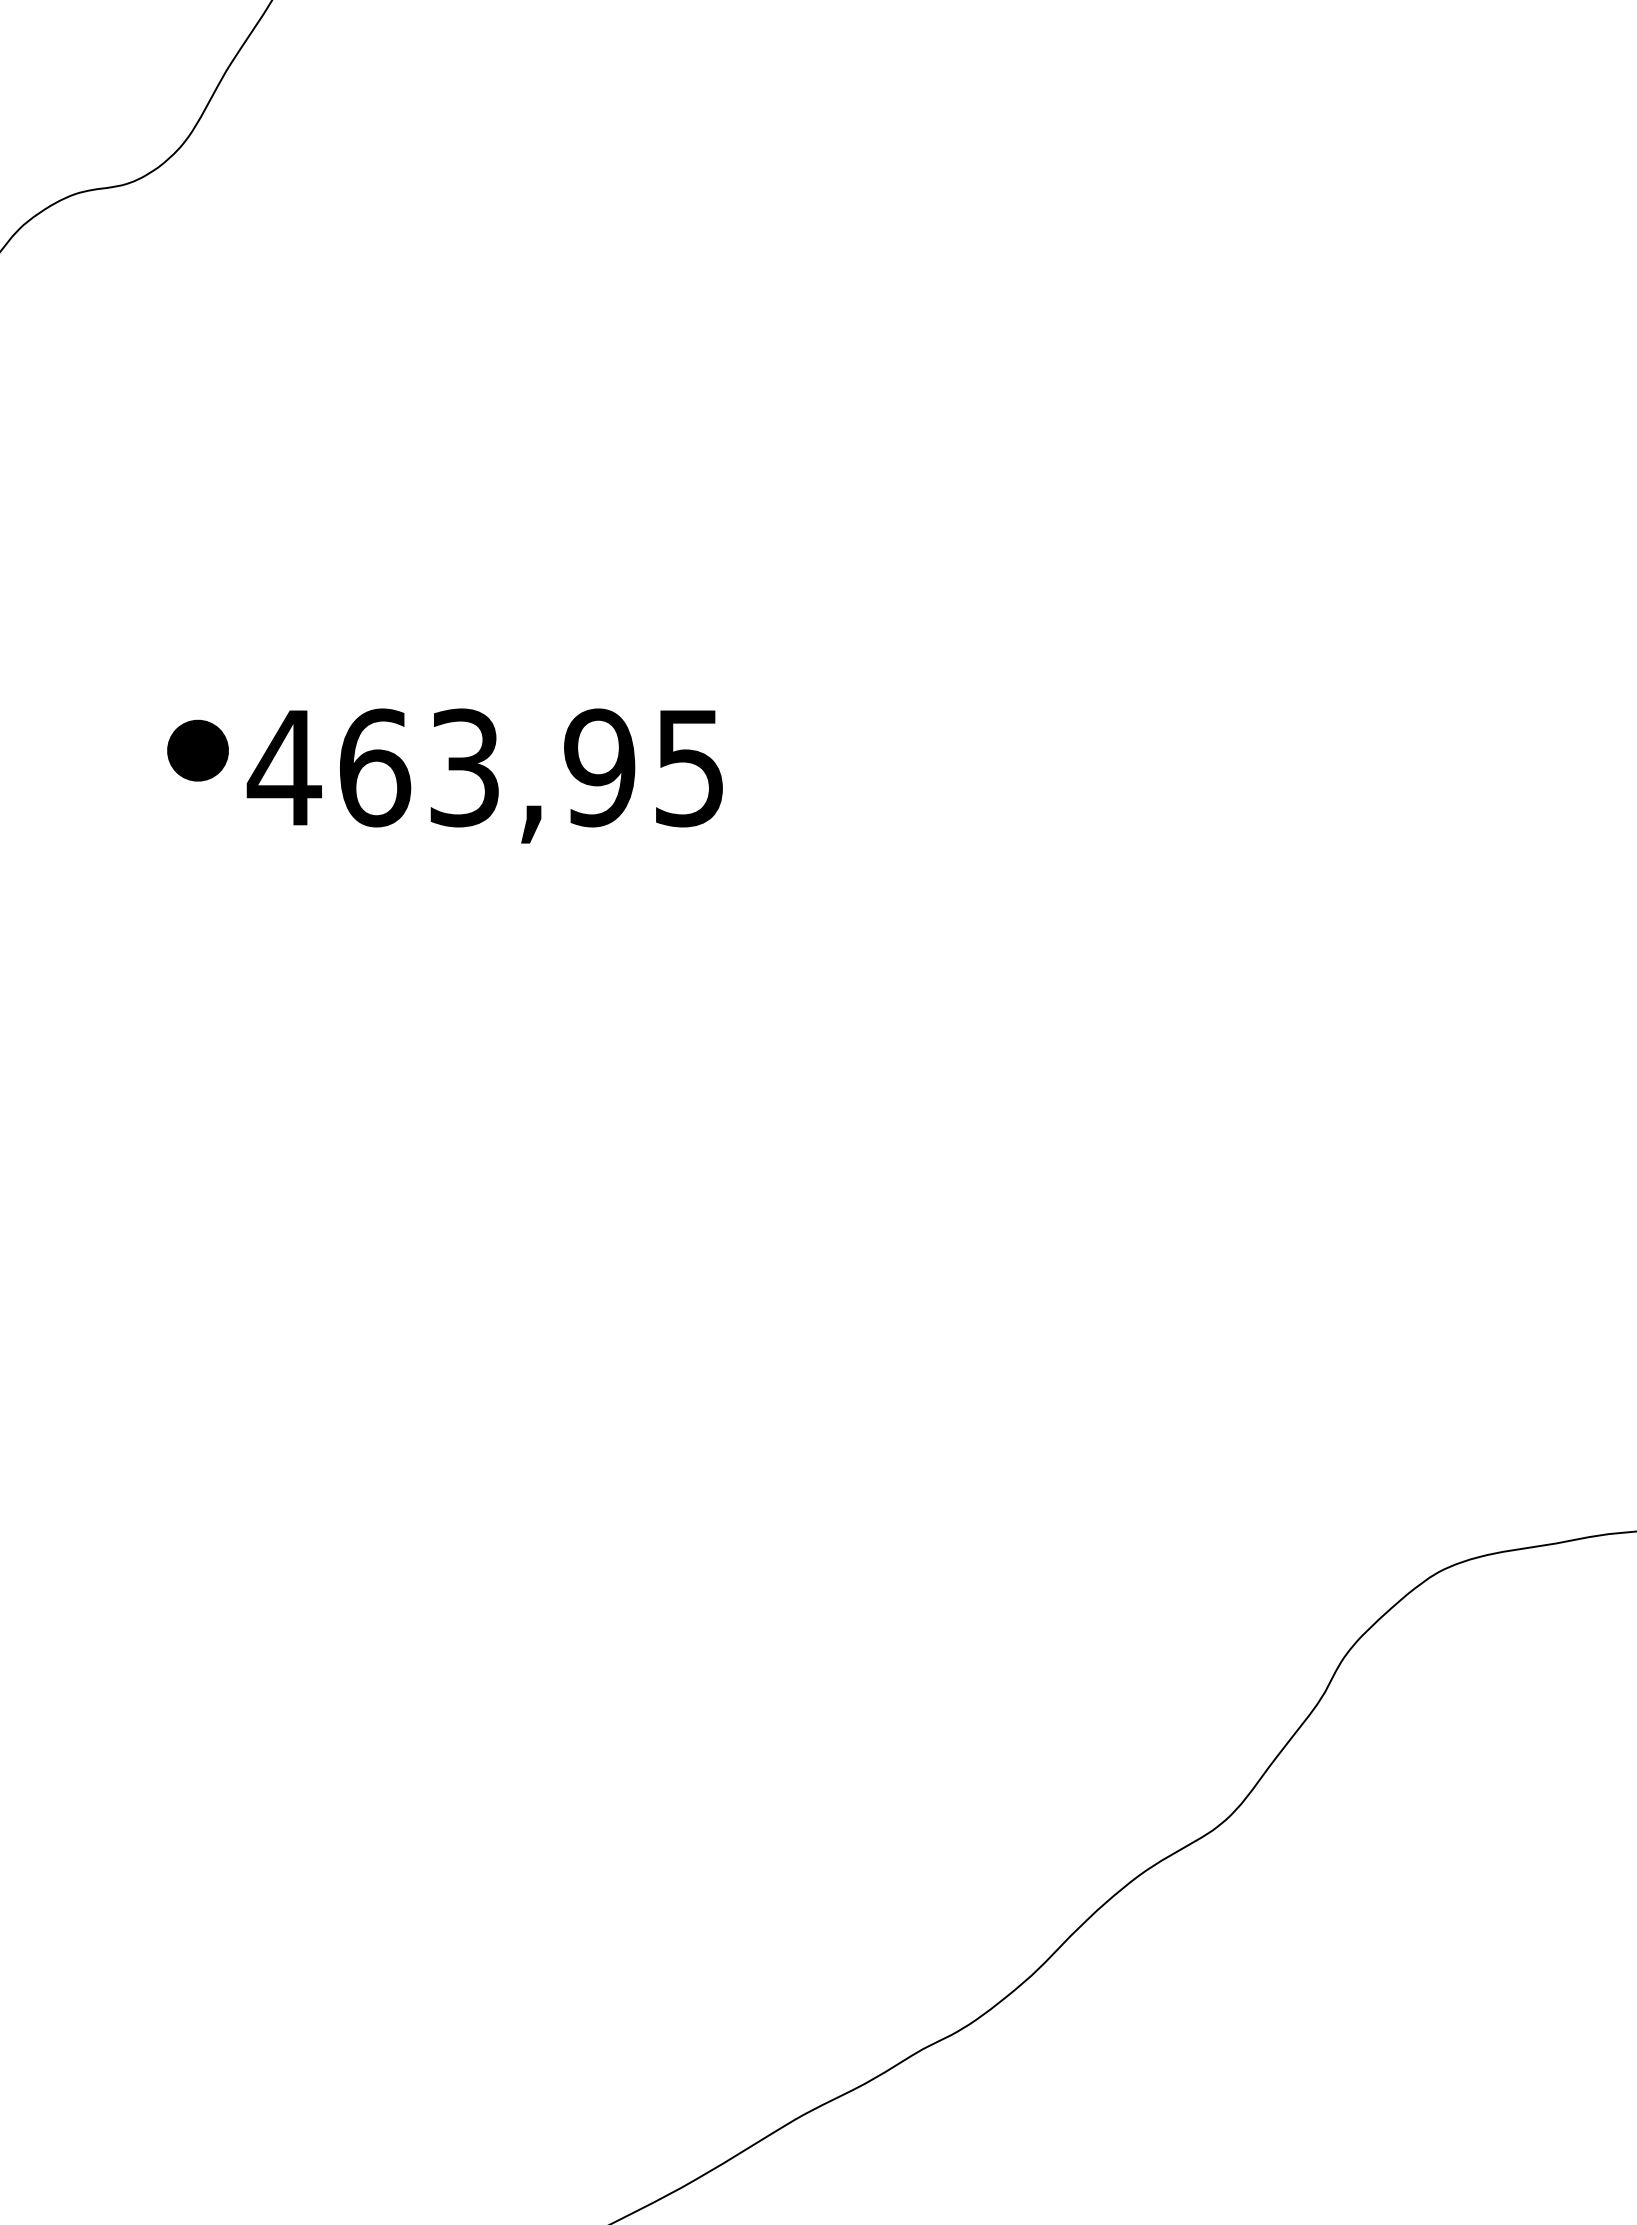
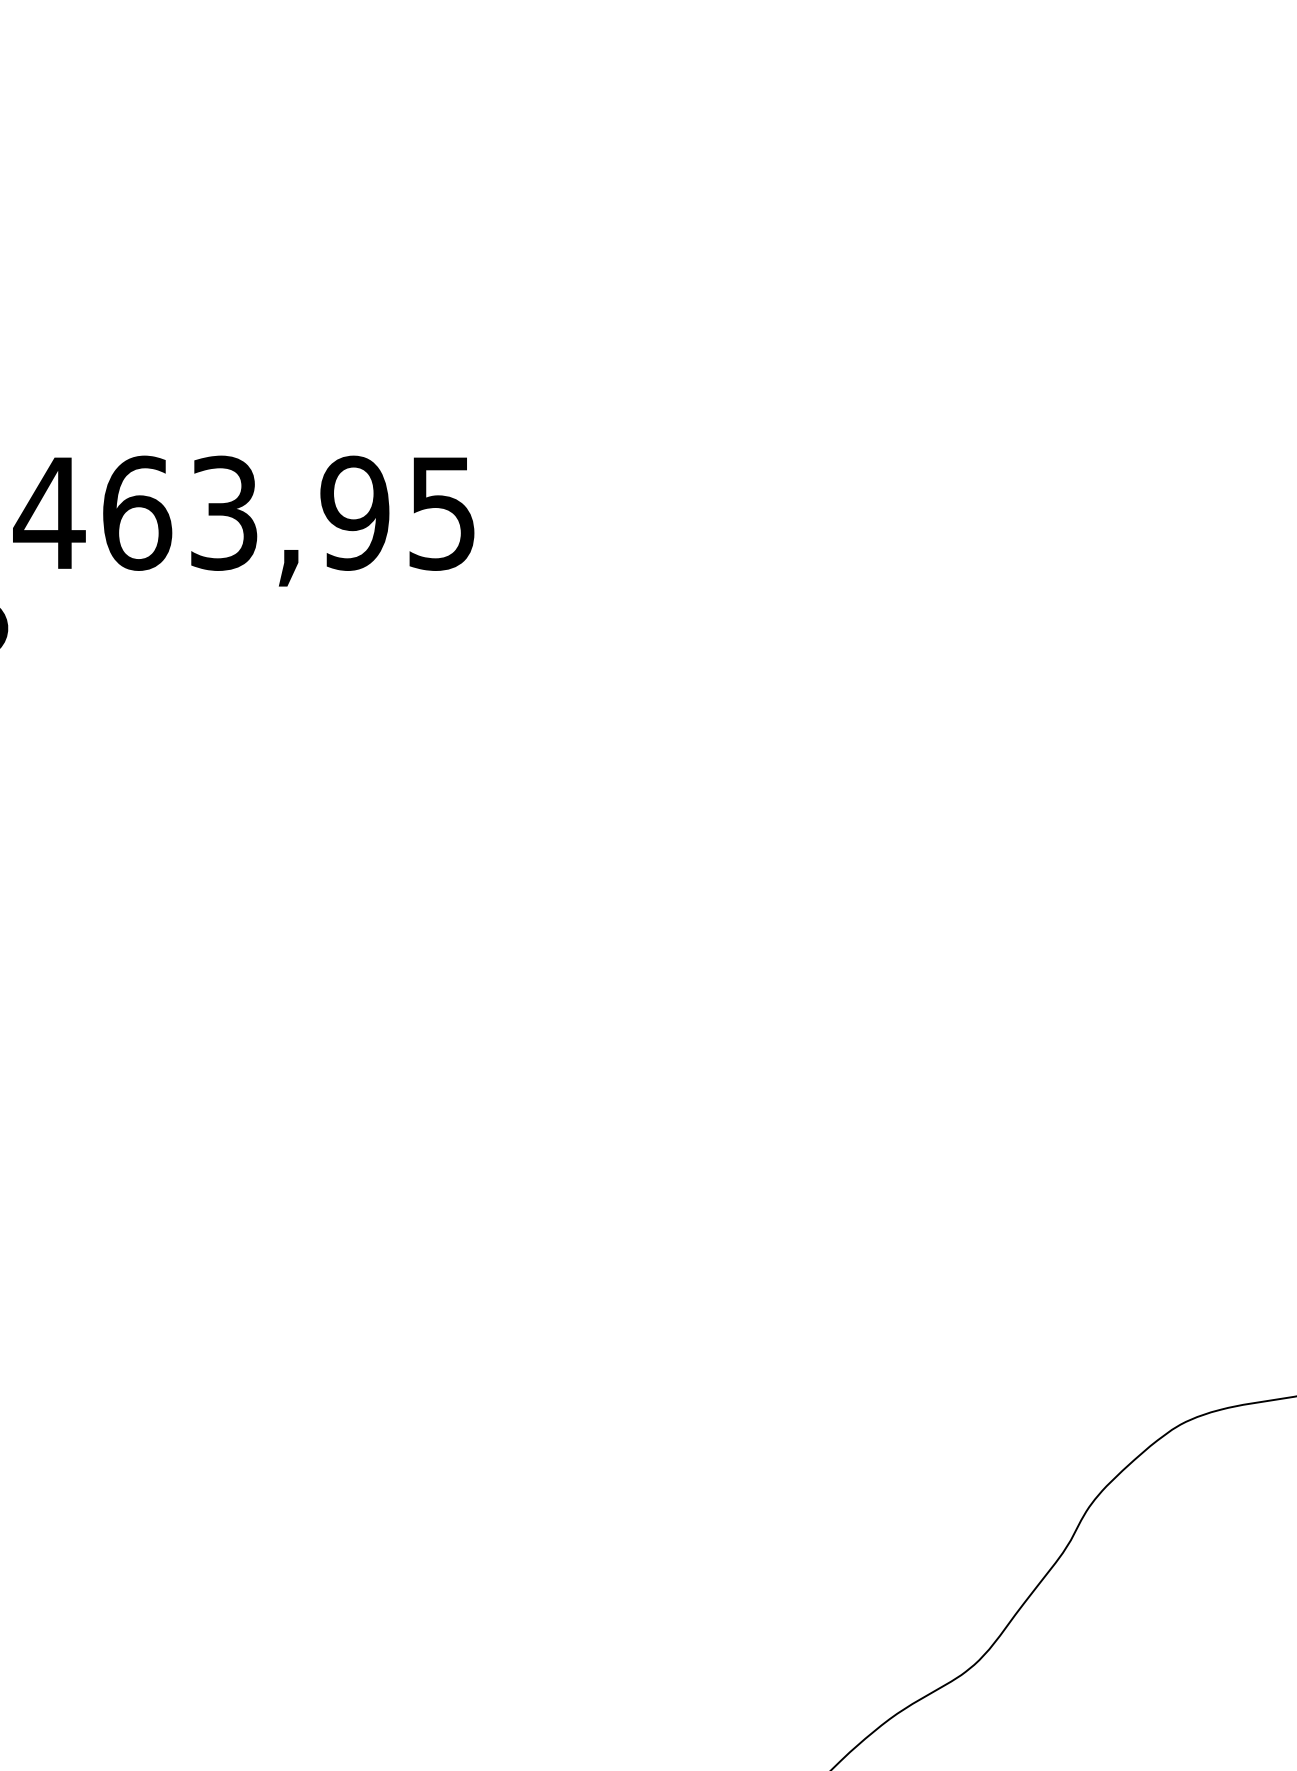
text: (484, 775) -> (243, 520), moved

